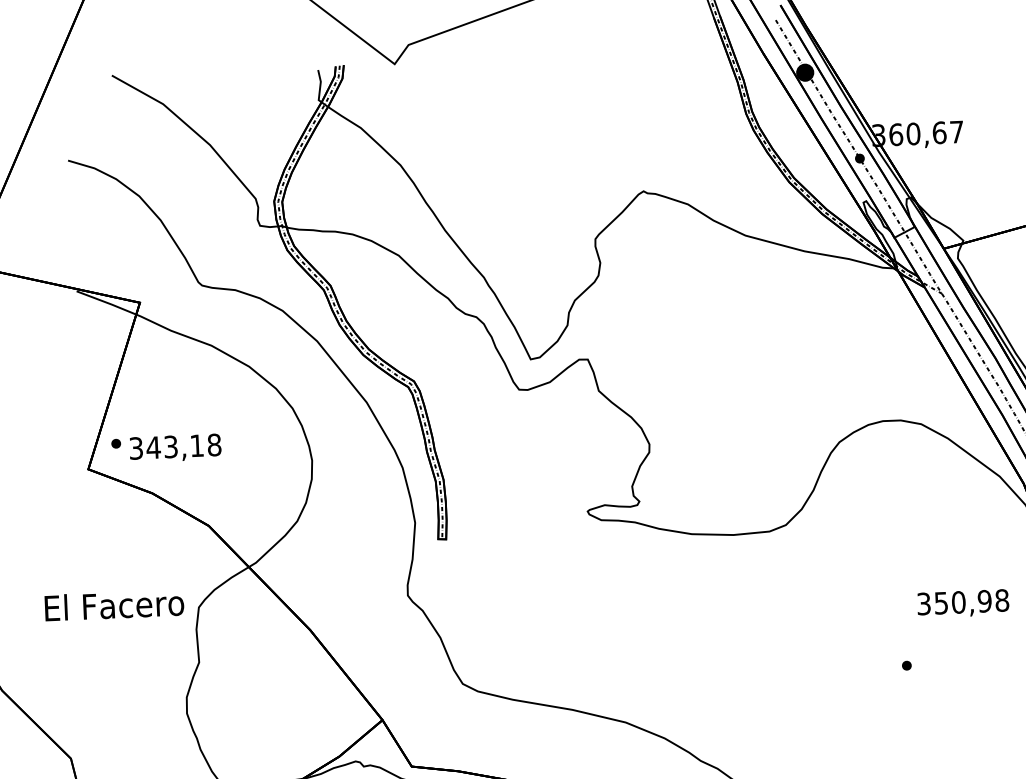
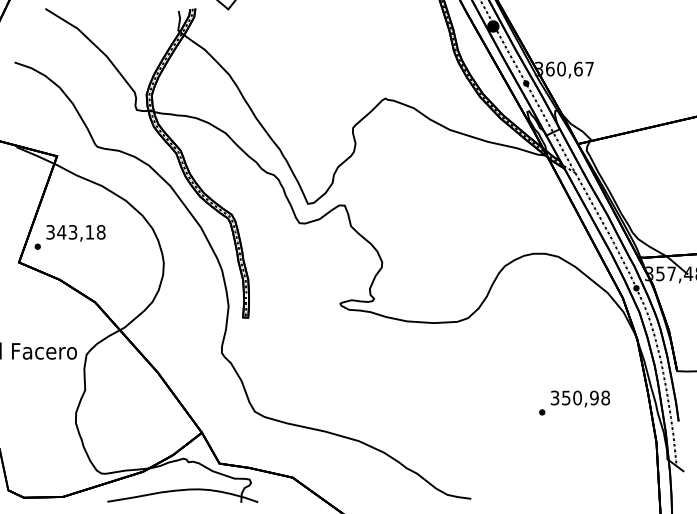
text: (174, 448) -> (75, 233), moved
text: (963, 602) -> (580, 398), moved

